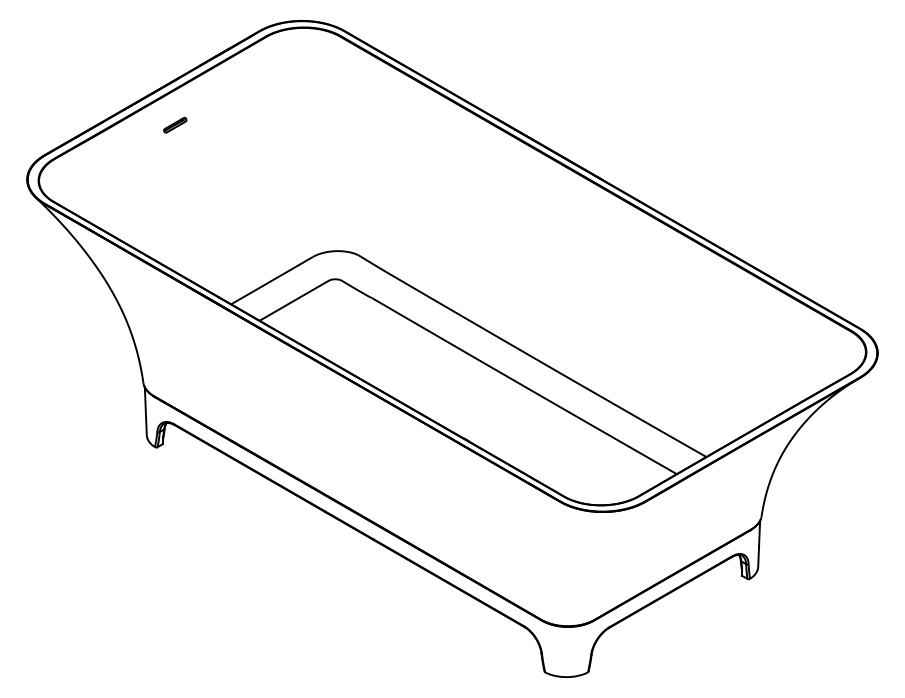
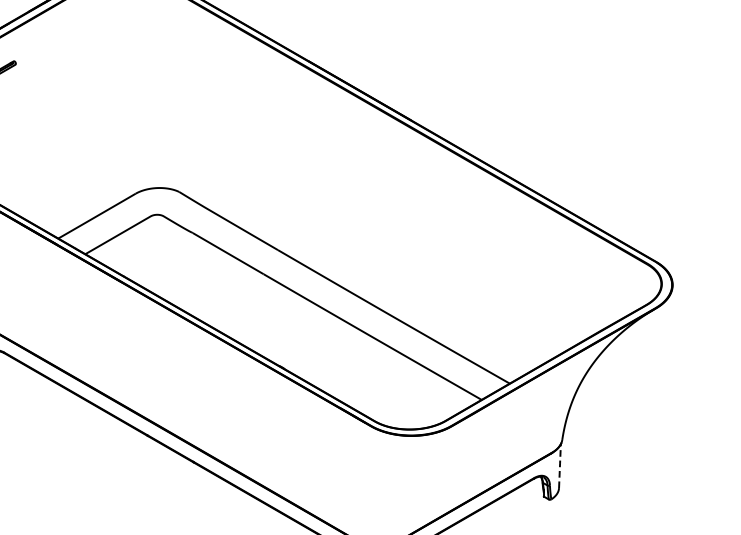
line: (759, 543) -> (560, 465), solid -> dashed

